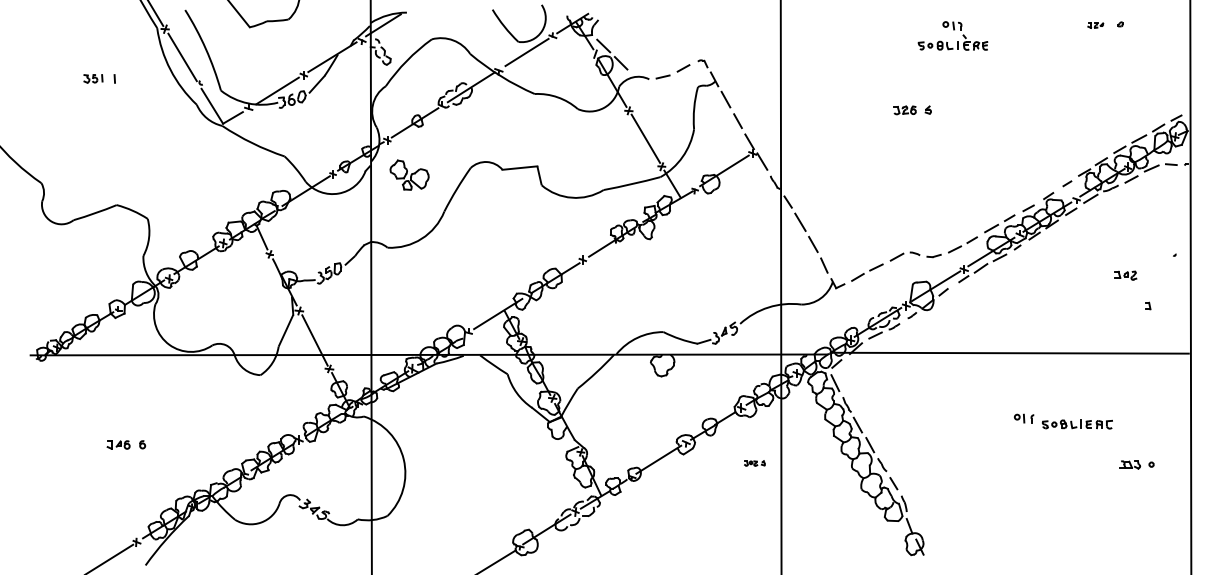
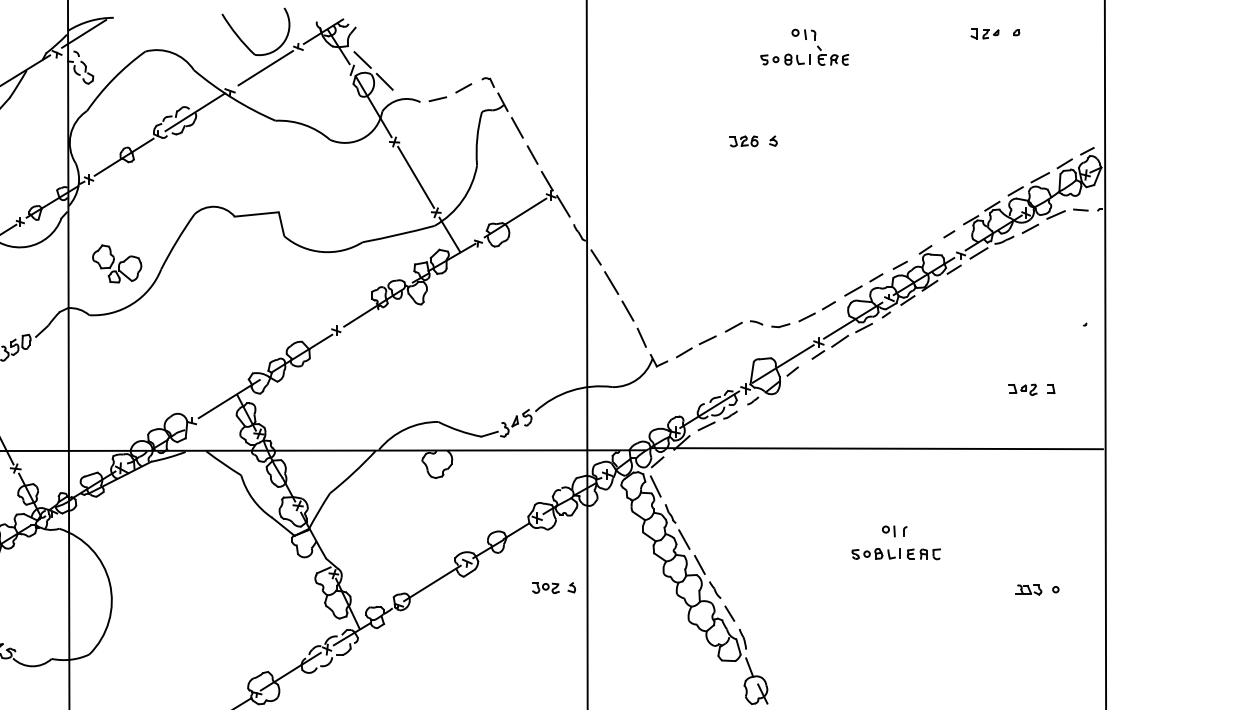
part: (1095, 25) -> (984, 34), size x1.43
part: (409, 174) -> (117, 263), moved
part: (1125, 275) -> (1022, 389), moved
part: (1076, 424) -> (895, 554), moved
part: (754, 463) -> (553, 588), size x1.67

